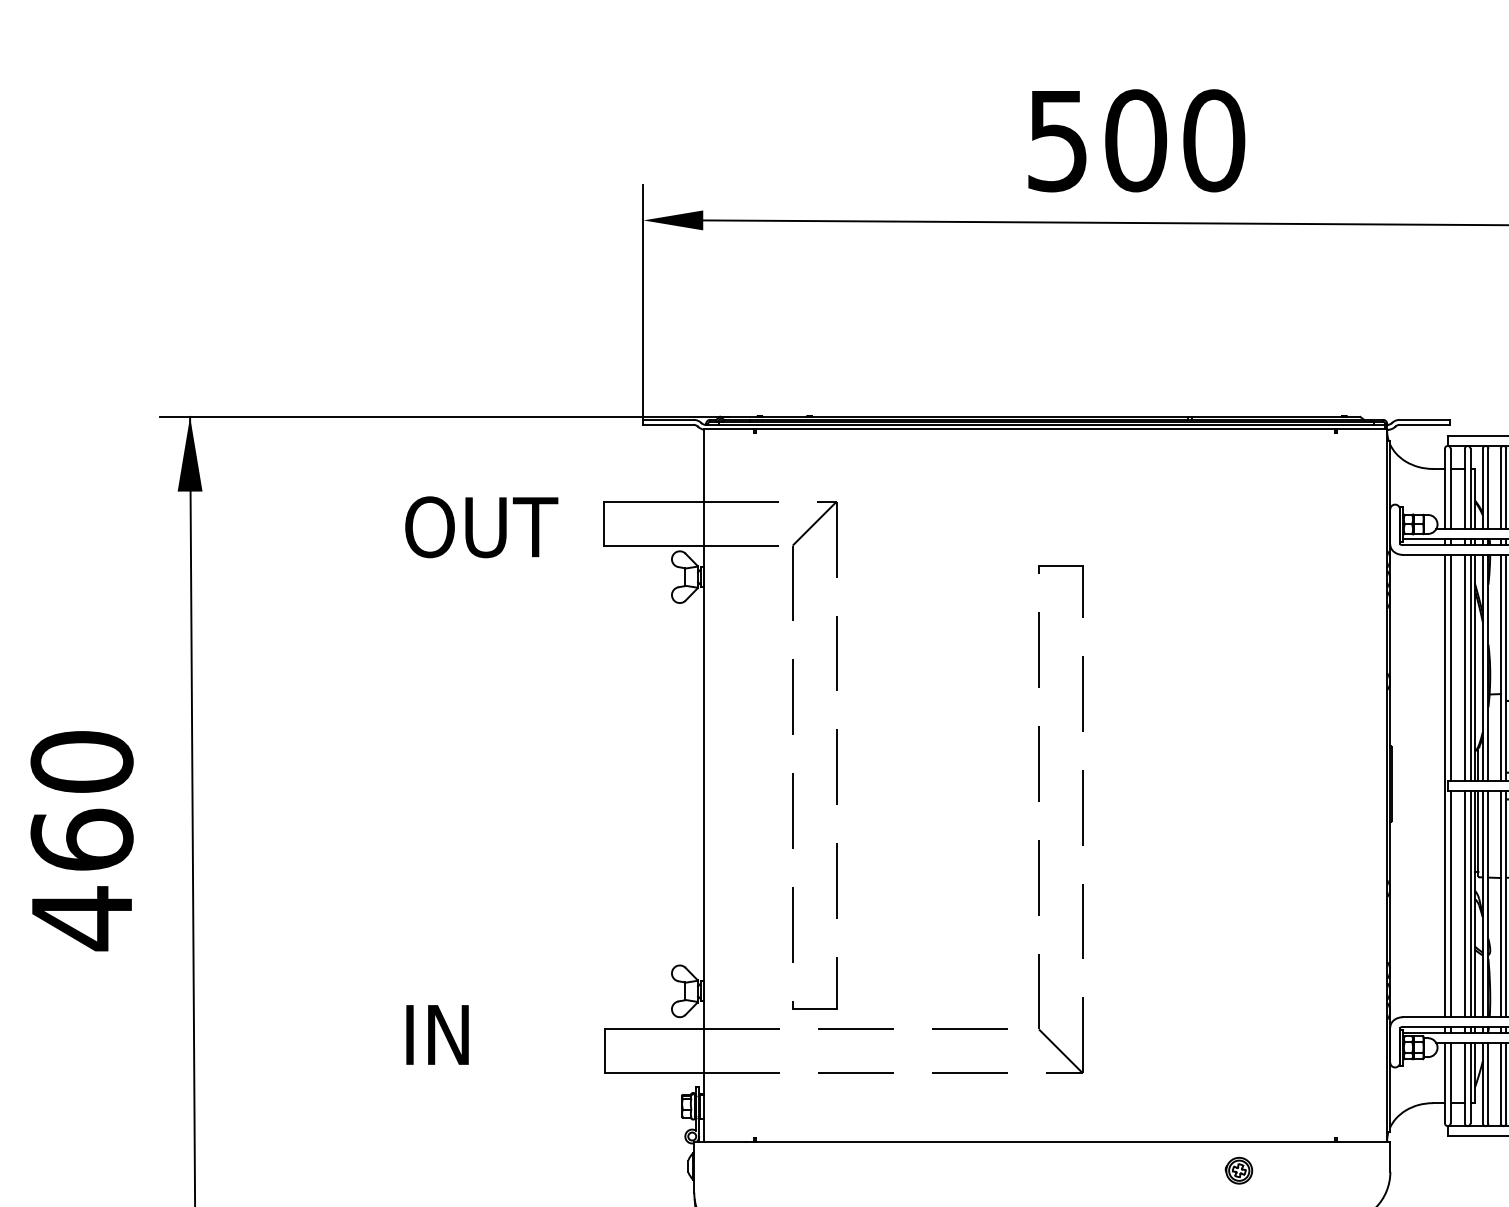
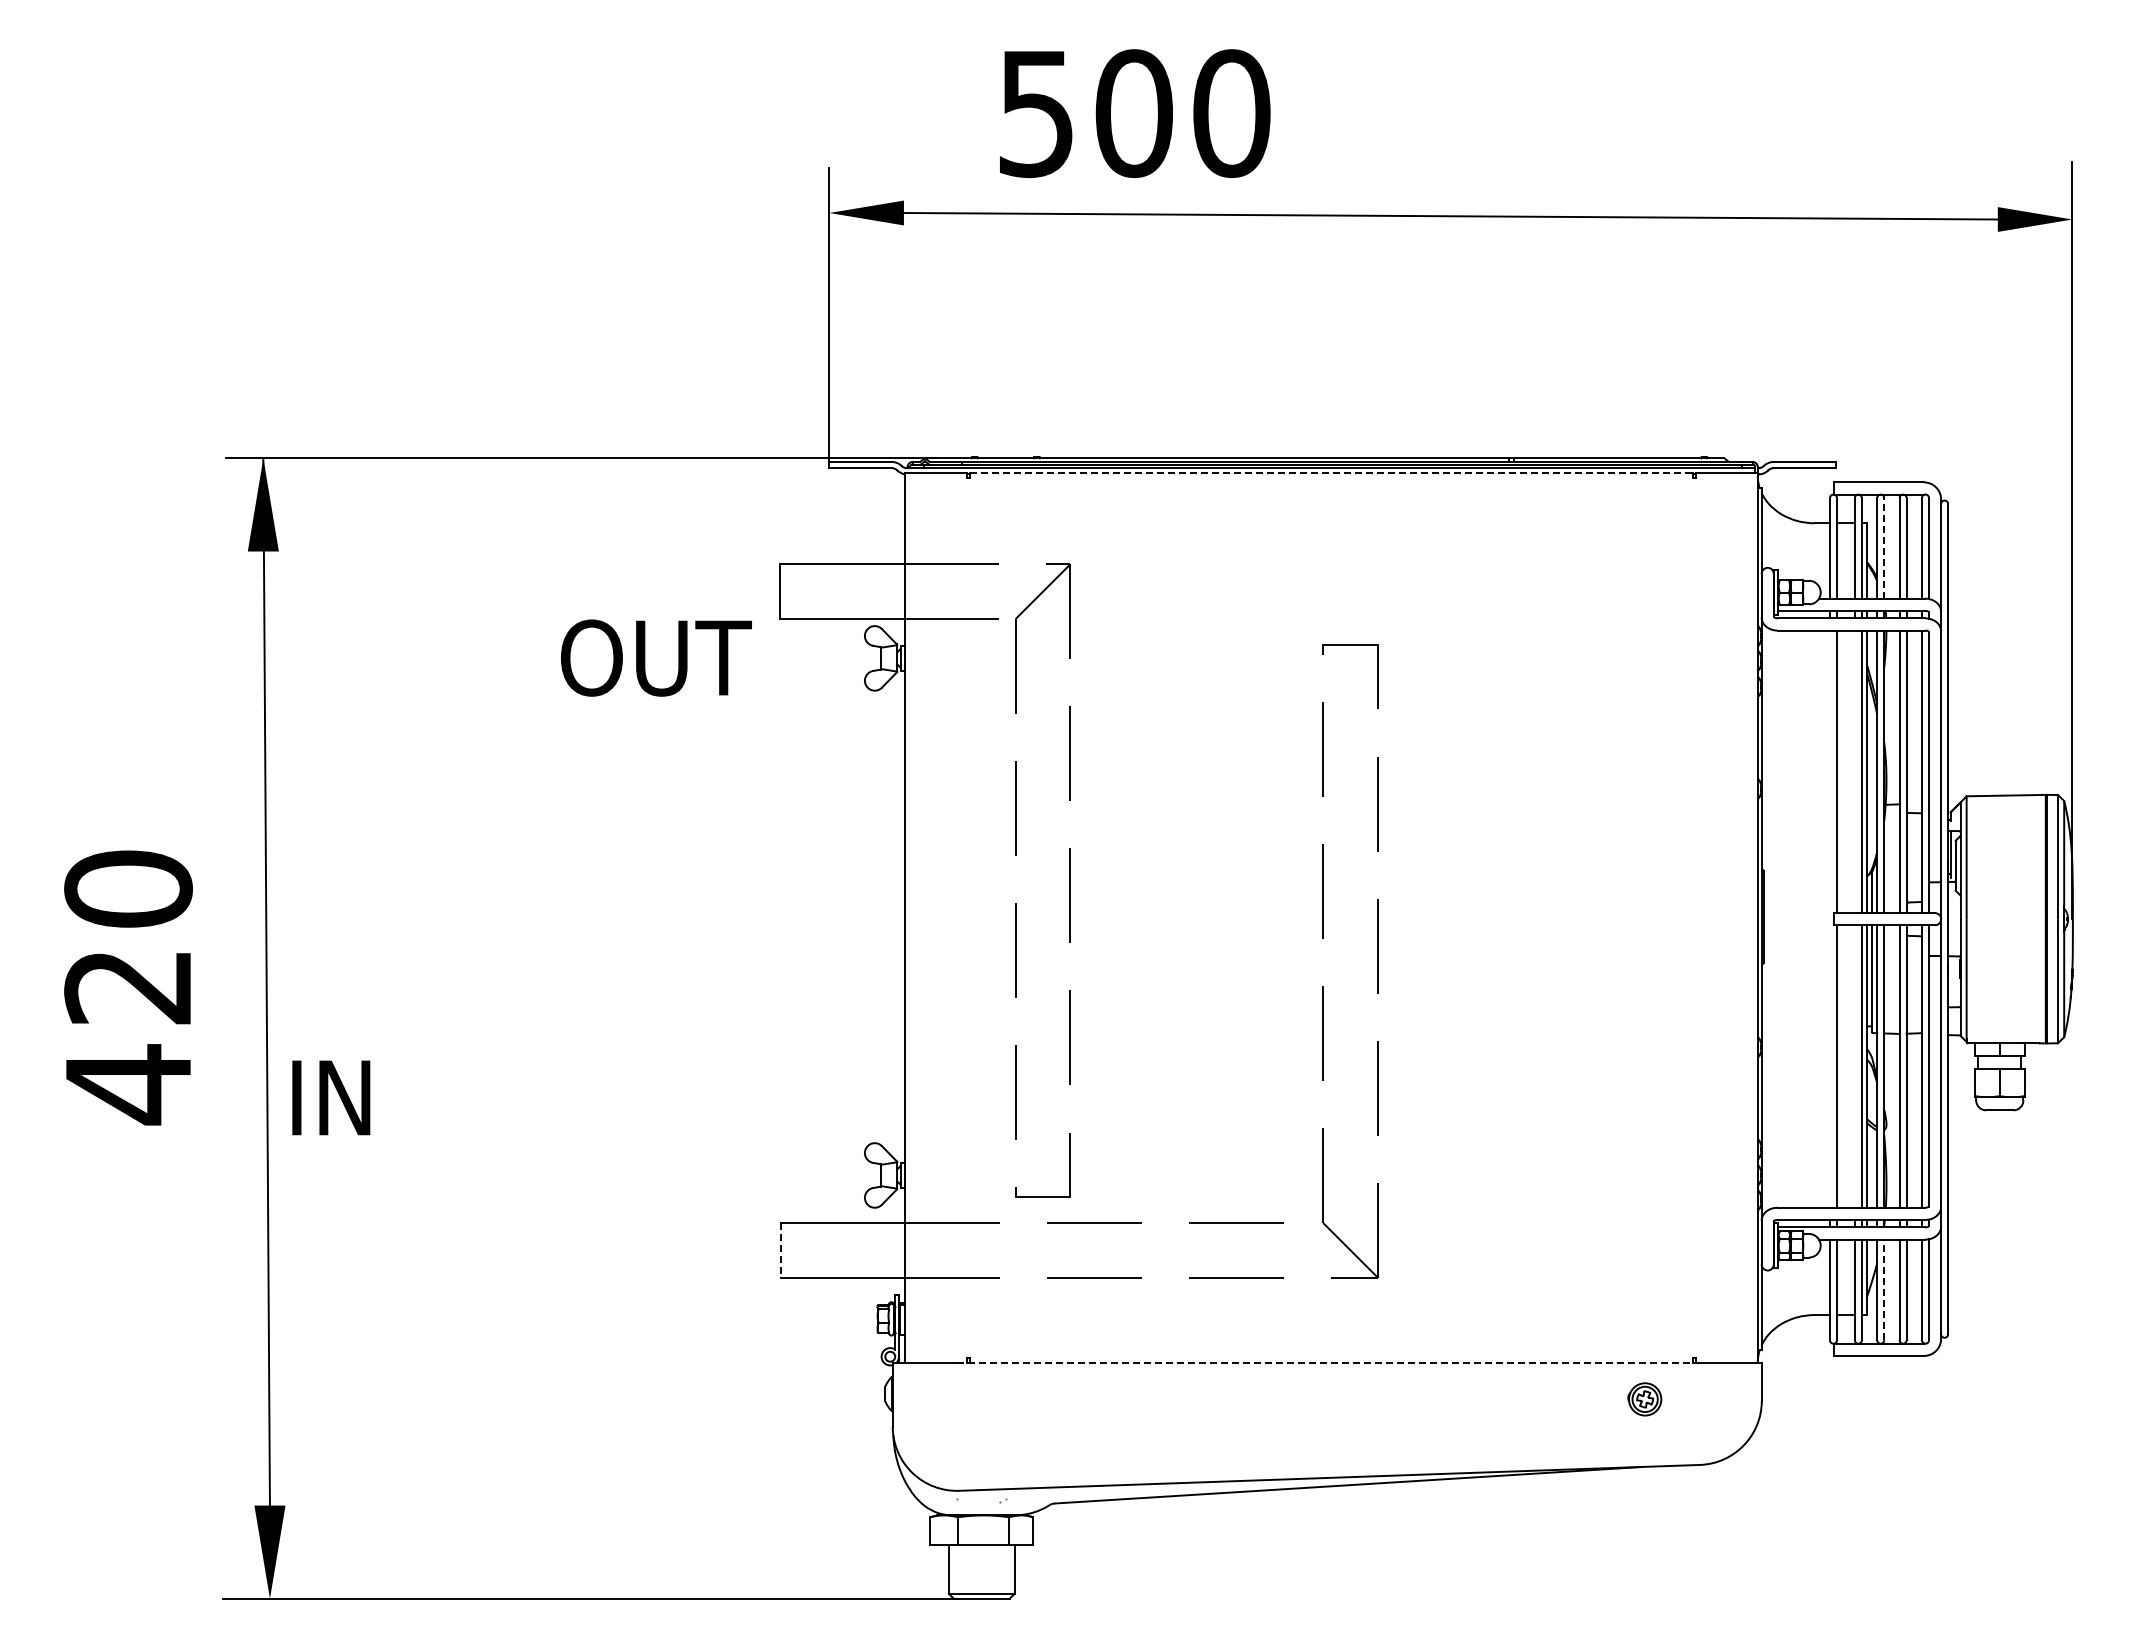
text: (1137, 140) -> (1135, 113), moved
line: (1045, 429) -> (1331, 473), solid -> dashed
line: (1488, 488) -> (1884, 547), solid -> dashed
text: (481, 526) -> (656, 657), moved
line: (1464, 667) -> (1854, 771), removed
line: (1445, 785) -> (1830, 918), removed
text: (82, 839) -> (128, 985), 460 -> 420
line: (1464, 904) -> (1854, 1066), removed
text: (437, 1034) -> (331, 1097), moved
line: (604, 1051) -> (780, 1250), solid -> dashed
line: (1488, 1082) -> (1884, 1289), solid -> dashed
line: (1042, 1141) -> (1327, 1363), solid -> dashed
part: (1238, 1170) -> (1644, 1399), moved

